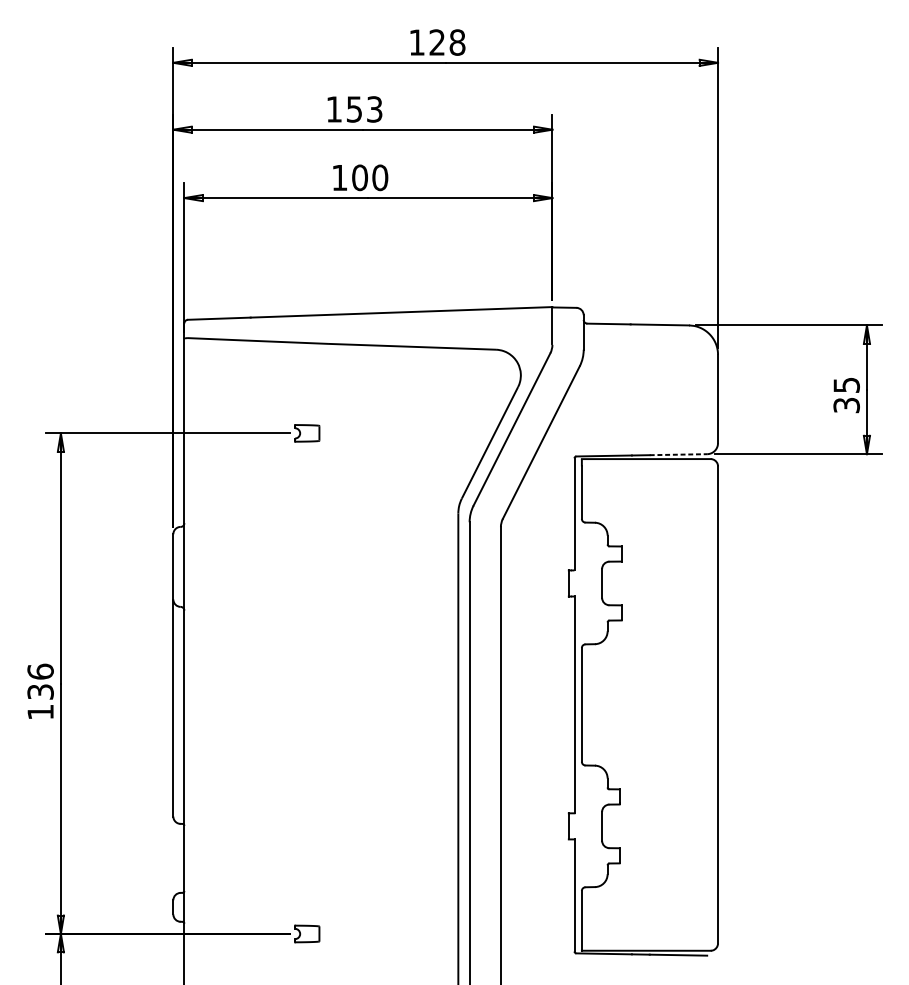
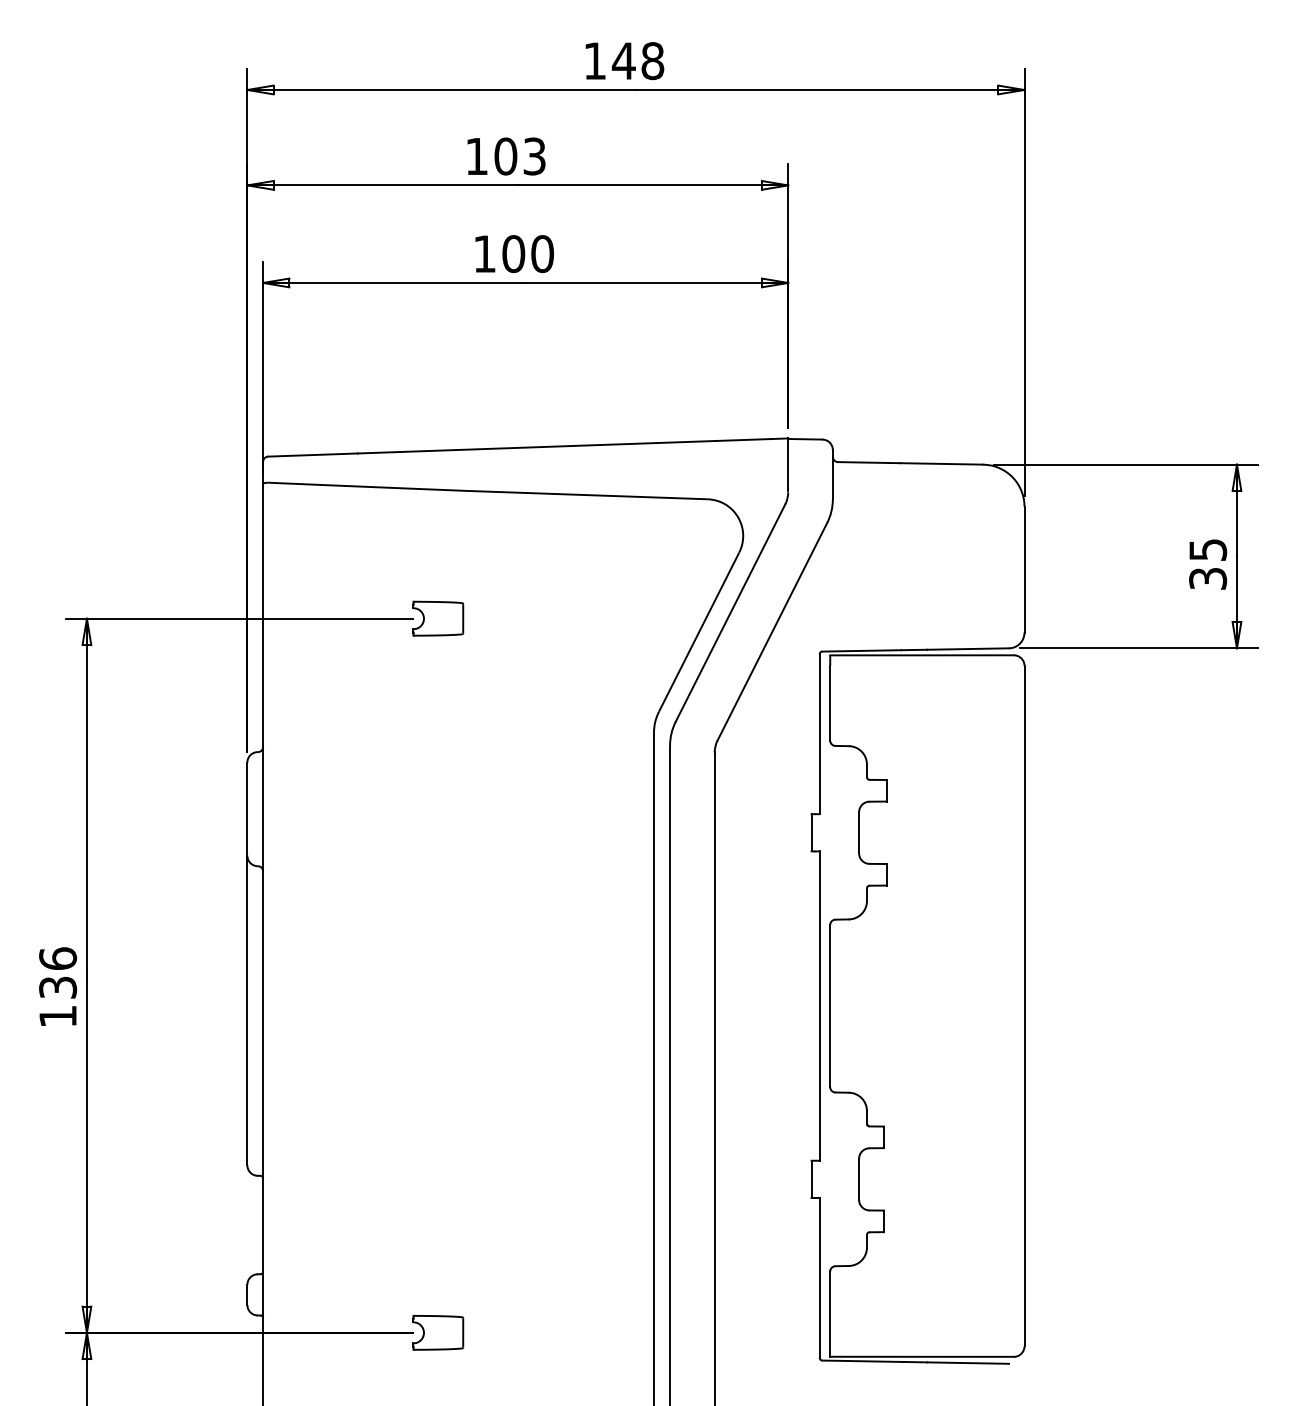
text: (436, 42) -> (623, 60), 128 -> 148
text: (354, 109) -> (505, 156), 153 -> 103
part: (307, 433) -> (438, 618), size x1.43
line: (678, 455) -> (968, 649), dashed -> solid
part: (307, 933) -> (438, 1332), size x1.43

